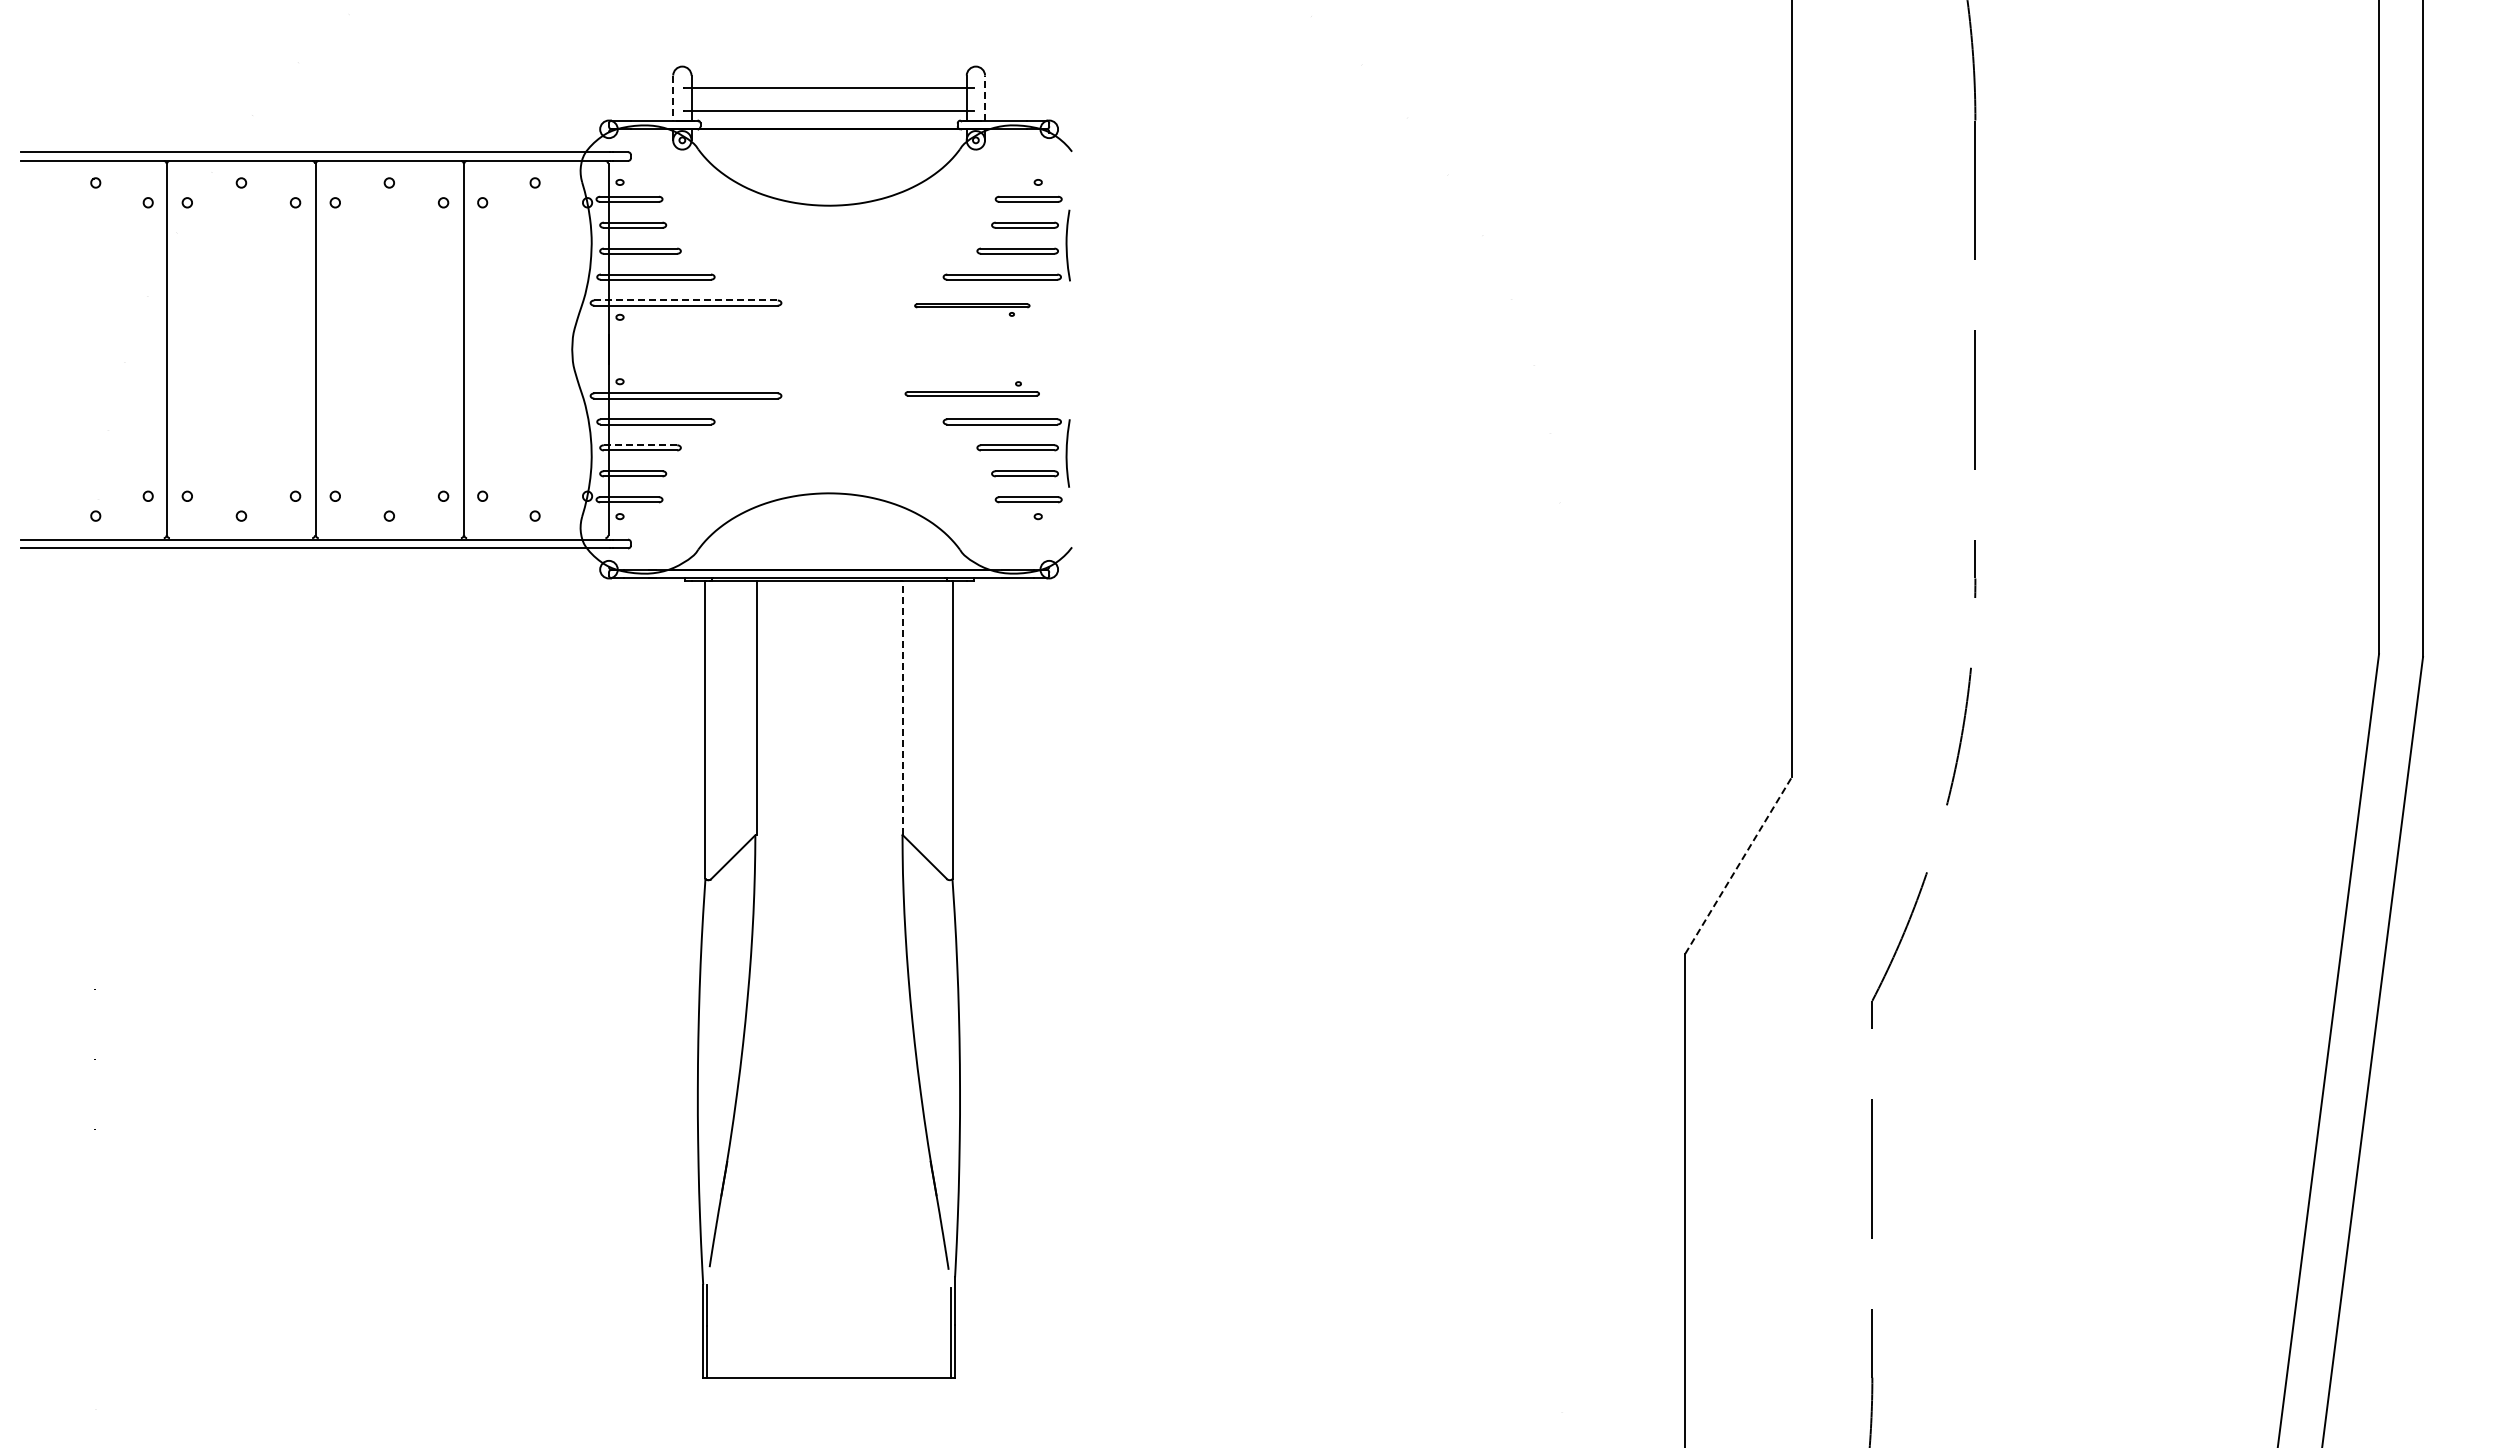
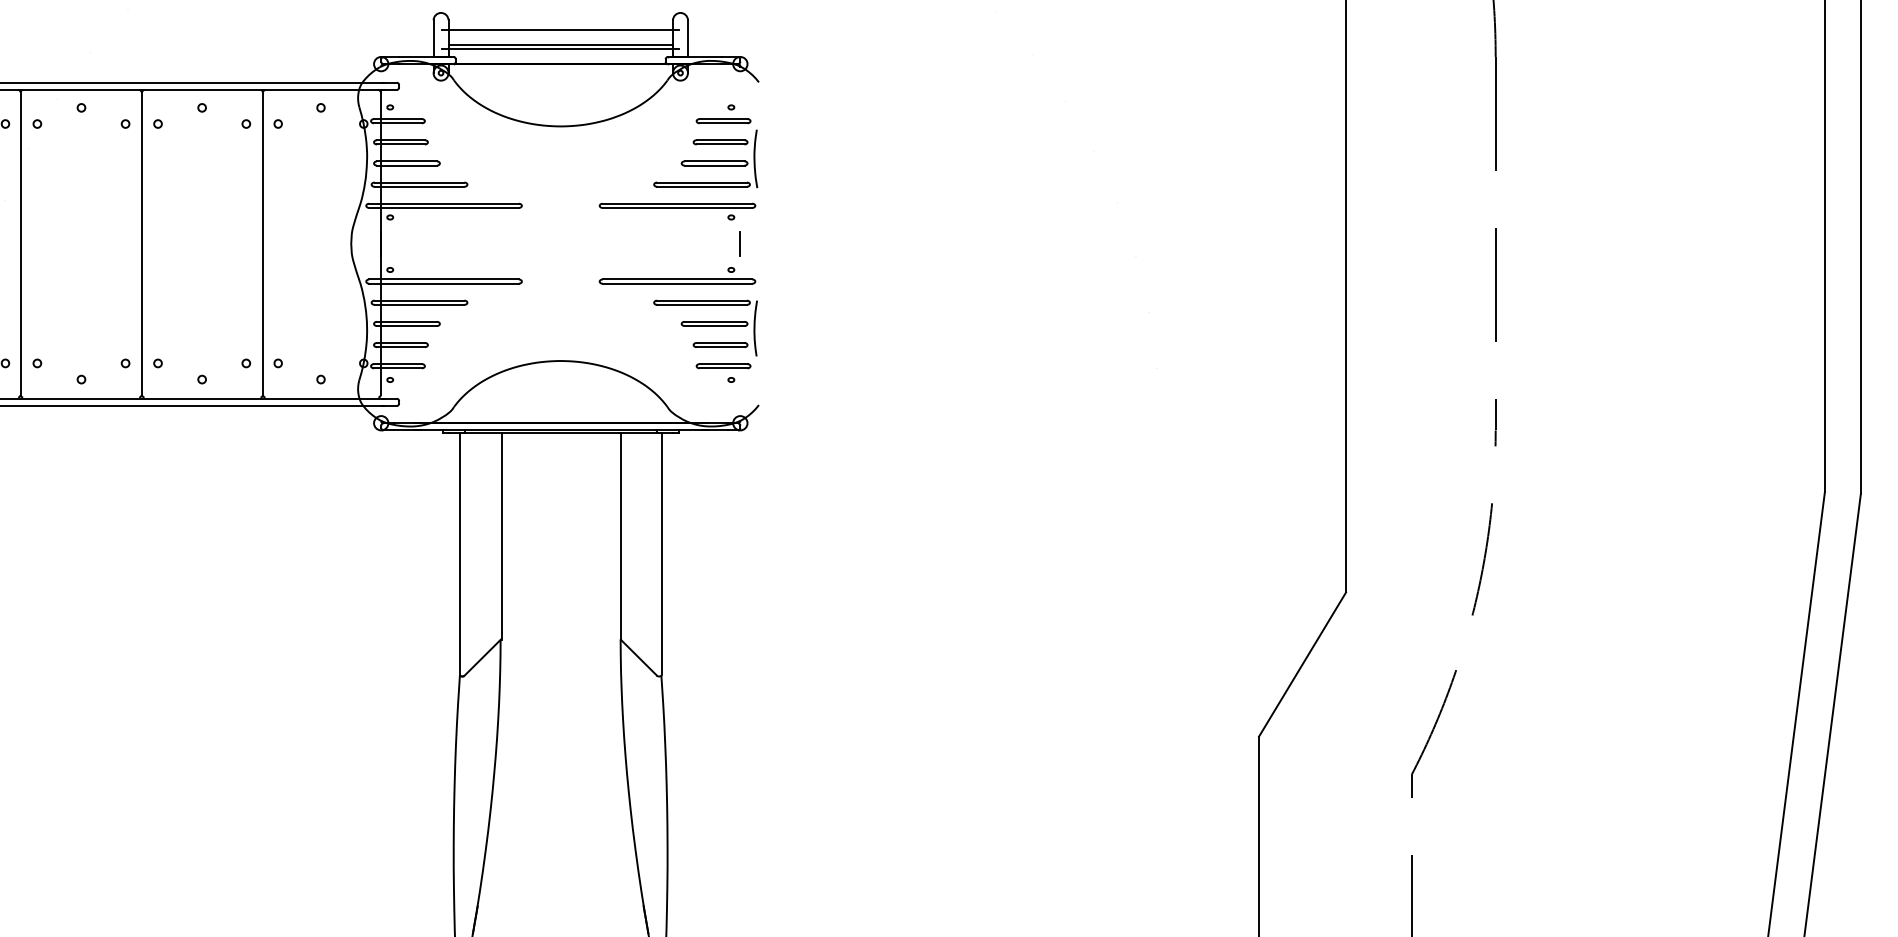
line: (985, 97) -> (688, 38), dashed -> solid
line: (673, 98) -> (433, 38), dashed -> solid
line: (828, 106) -> (560, 45), added
line: (686, 300) -> (444, 203), dashed -> solid
part: (972, 309) -> (677, 211), size x1.67
line: (1049, 349) -> (740, 243), added
part: (972, 388) -> (677, 275), size x1.43
line: (640, 445) -> (406, 321), dashed -> solid
line: (902, 708) -> (620, 536), dashed -> solid
line: (1738, 865) -> (1302, 664), dashed -> solid

